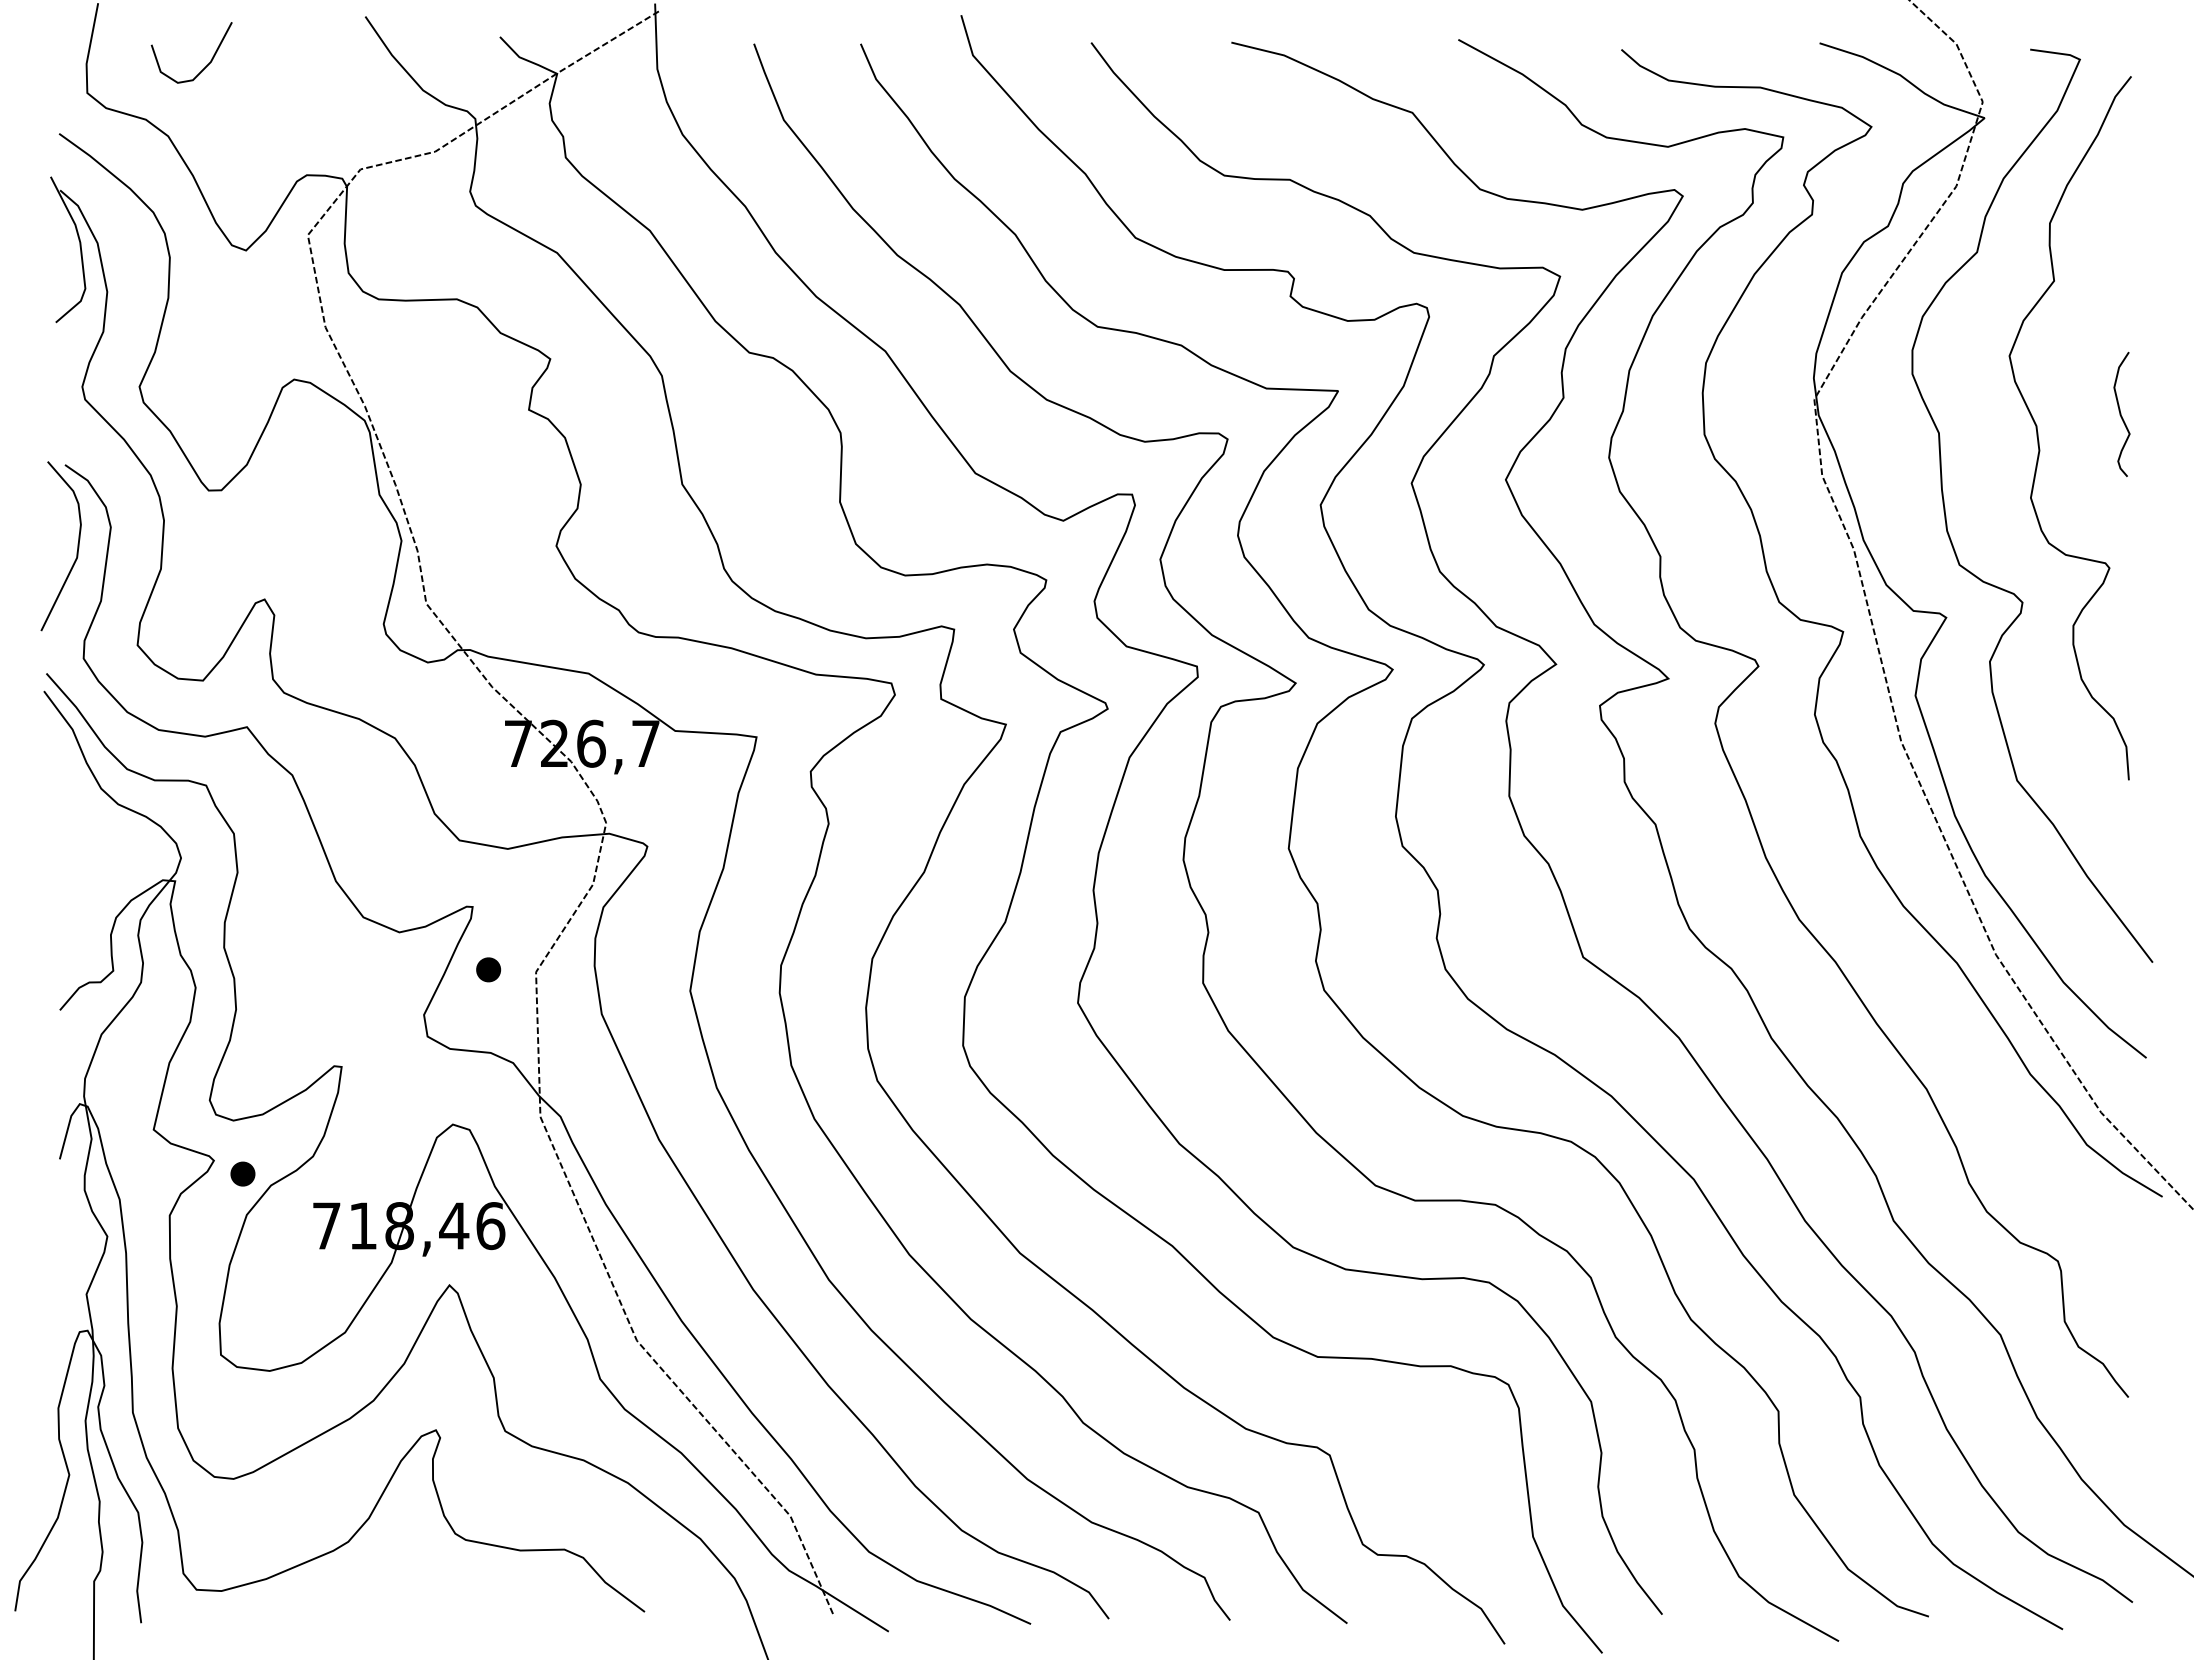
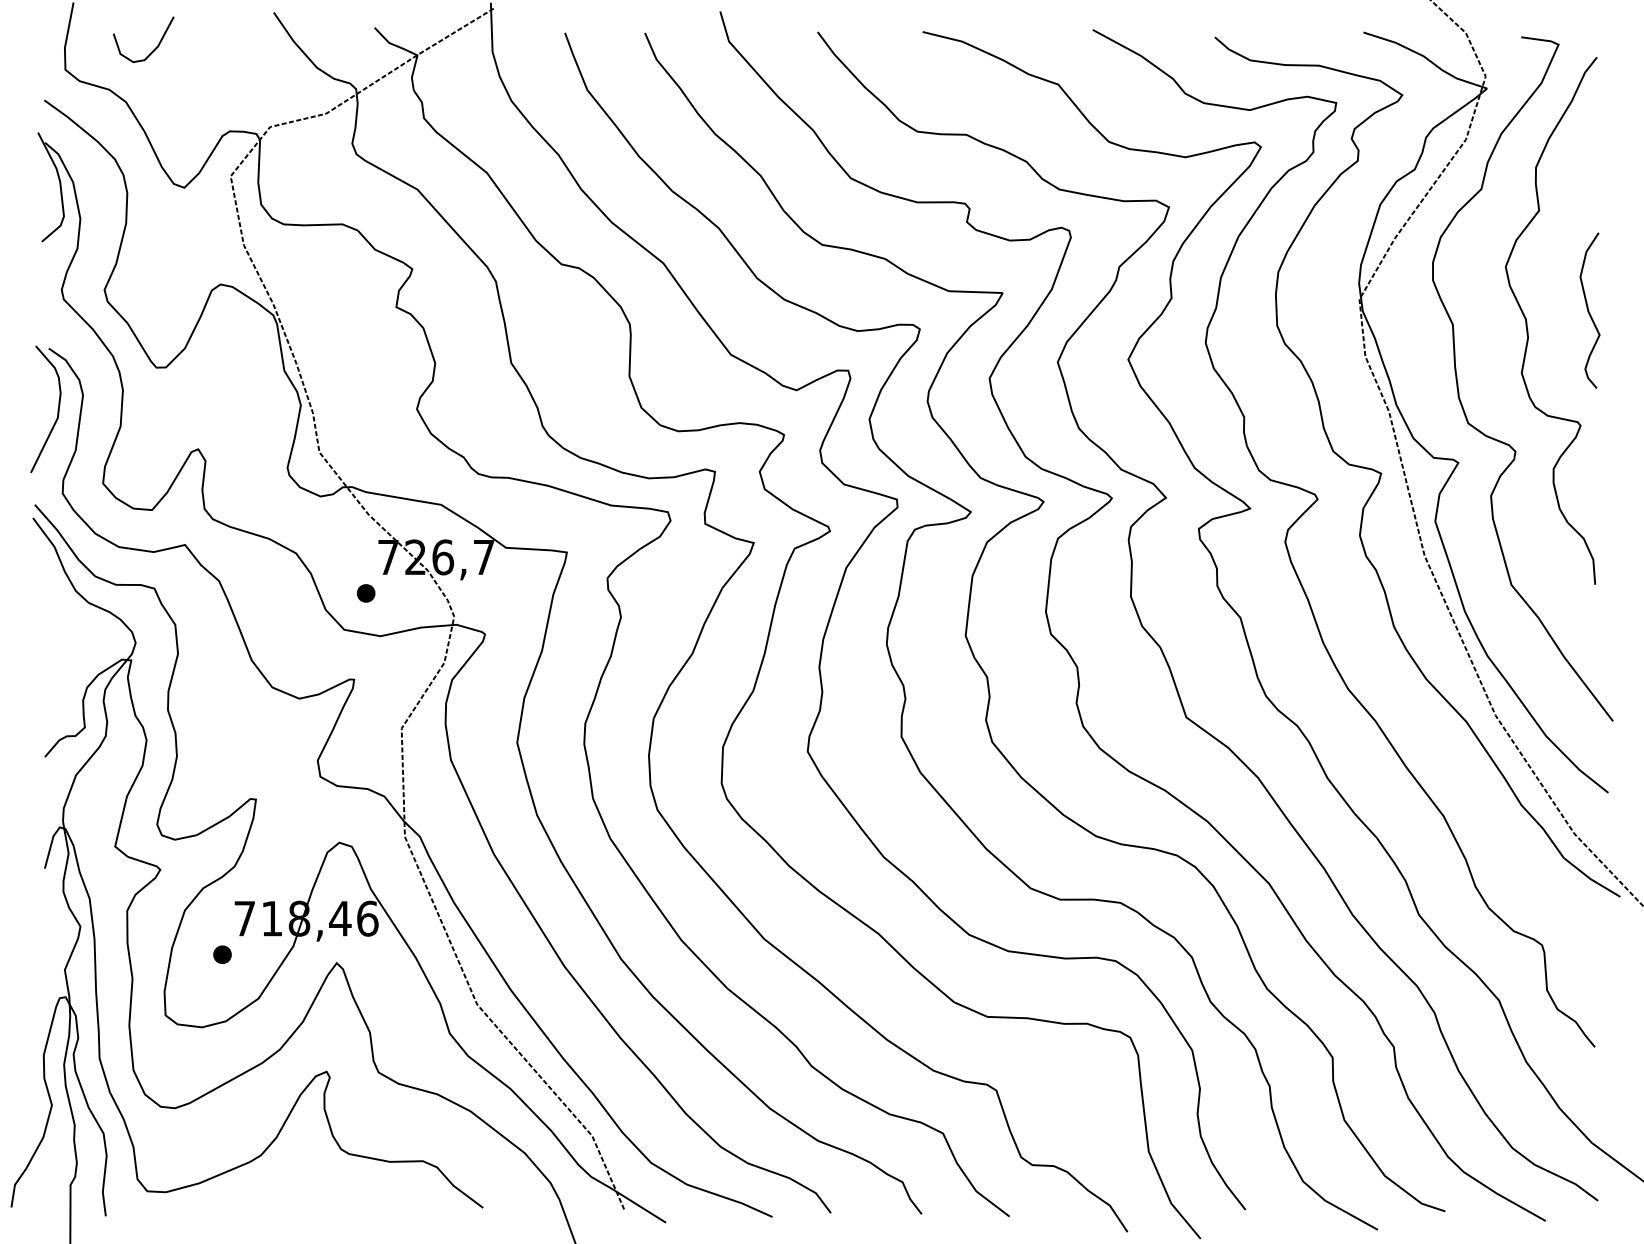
part: (2121, 414) -> (1589, 310), size x1.67
part: (488, 969) -> (366, 593), moved
part: (242, 1173) -> (222, 954), moved

